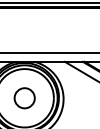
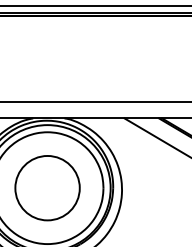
circle: (24, 98) -> (47, 188), size x1.67

